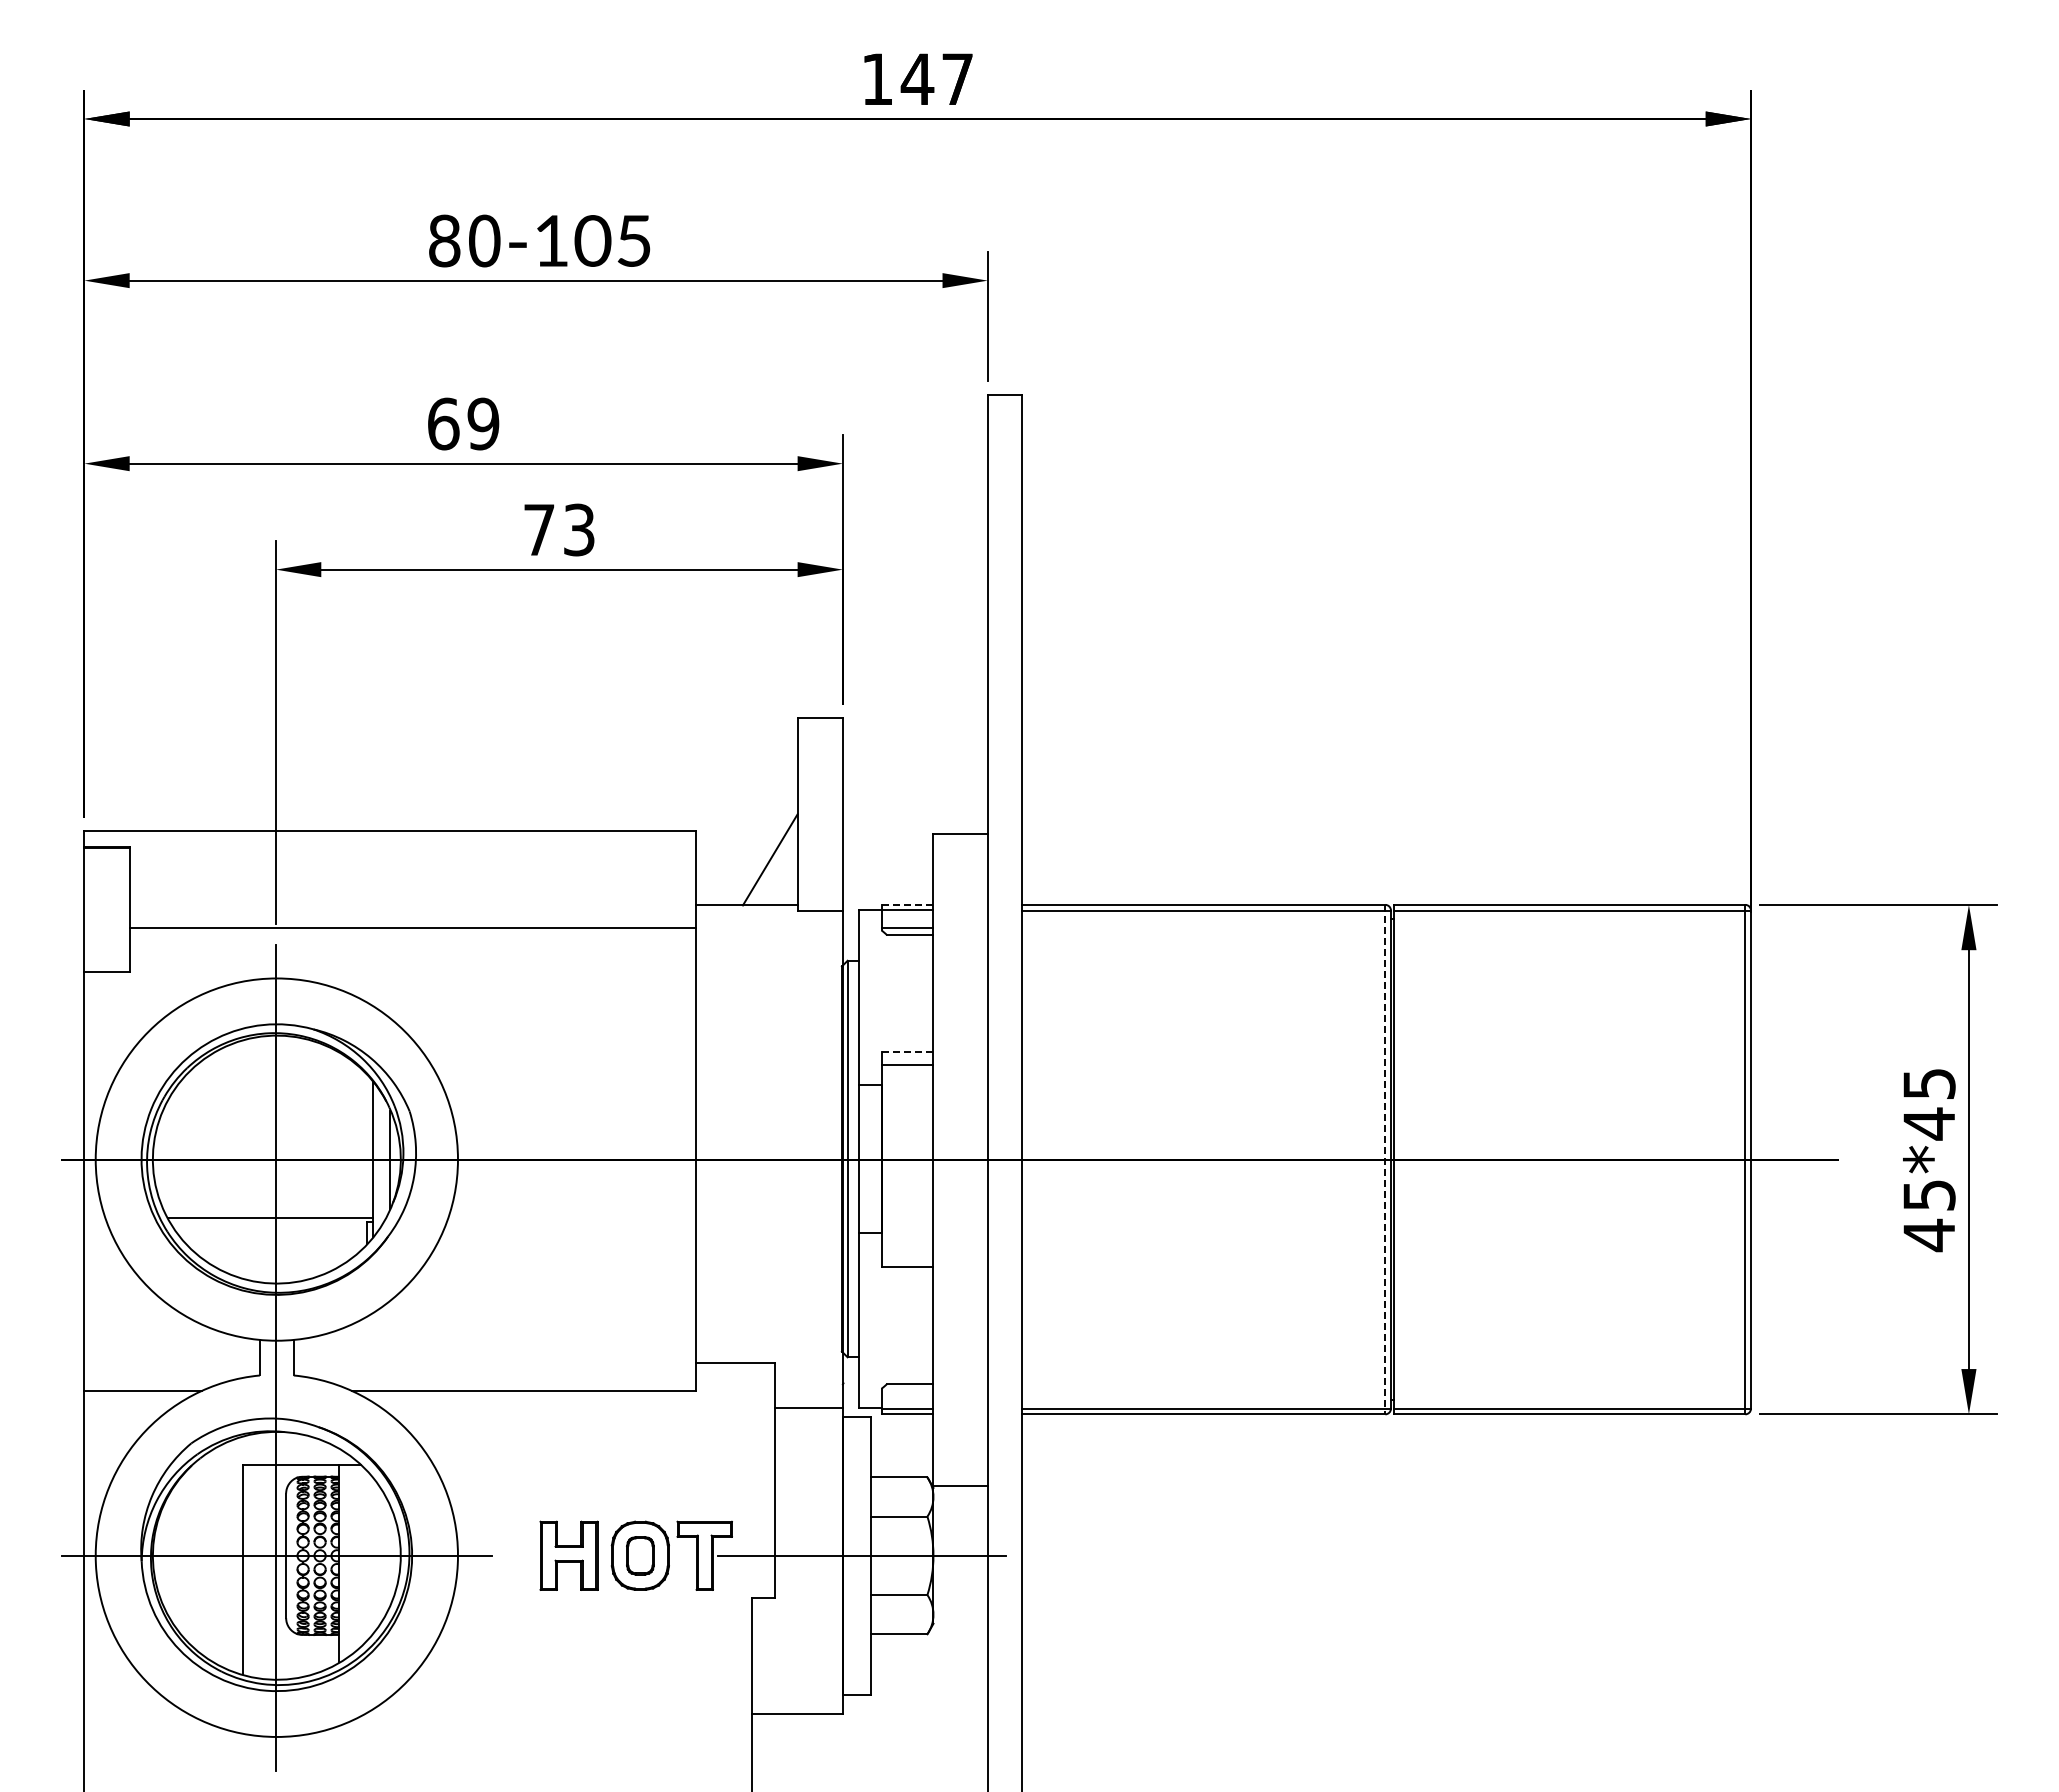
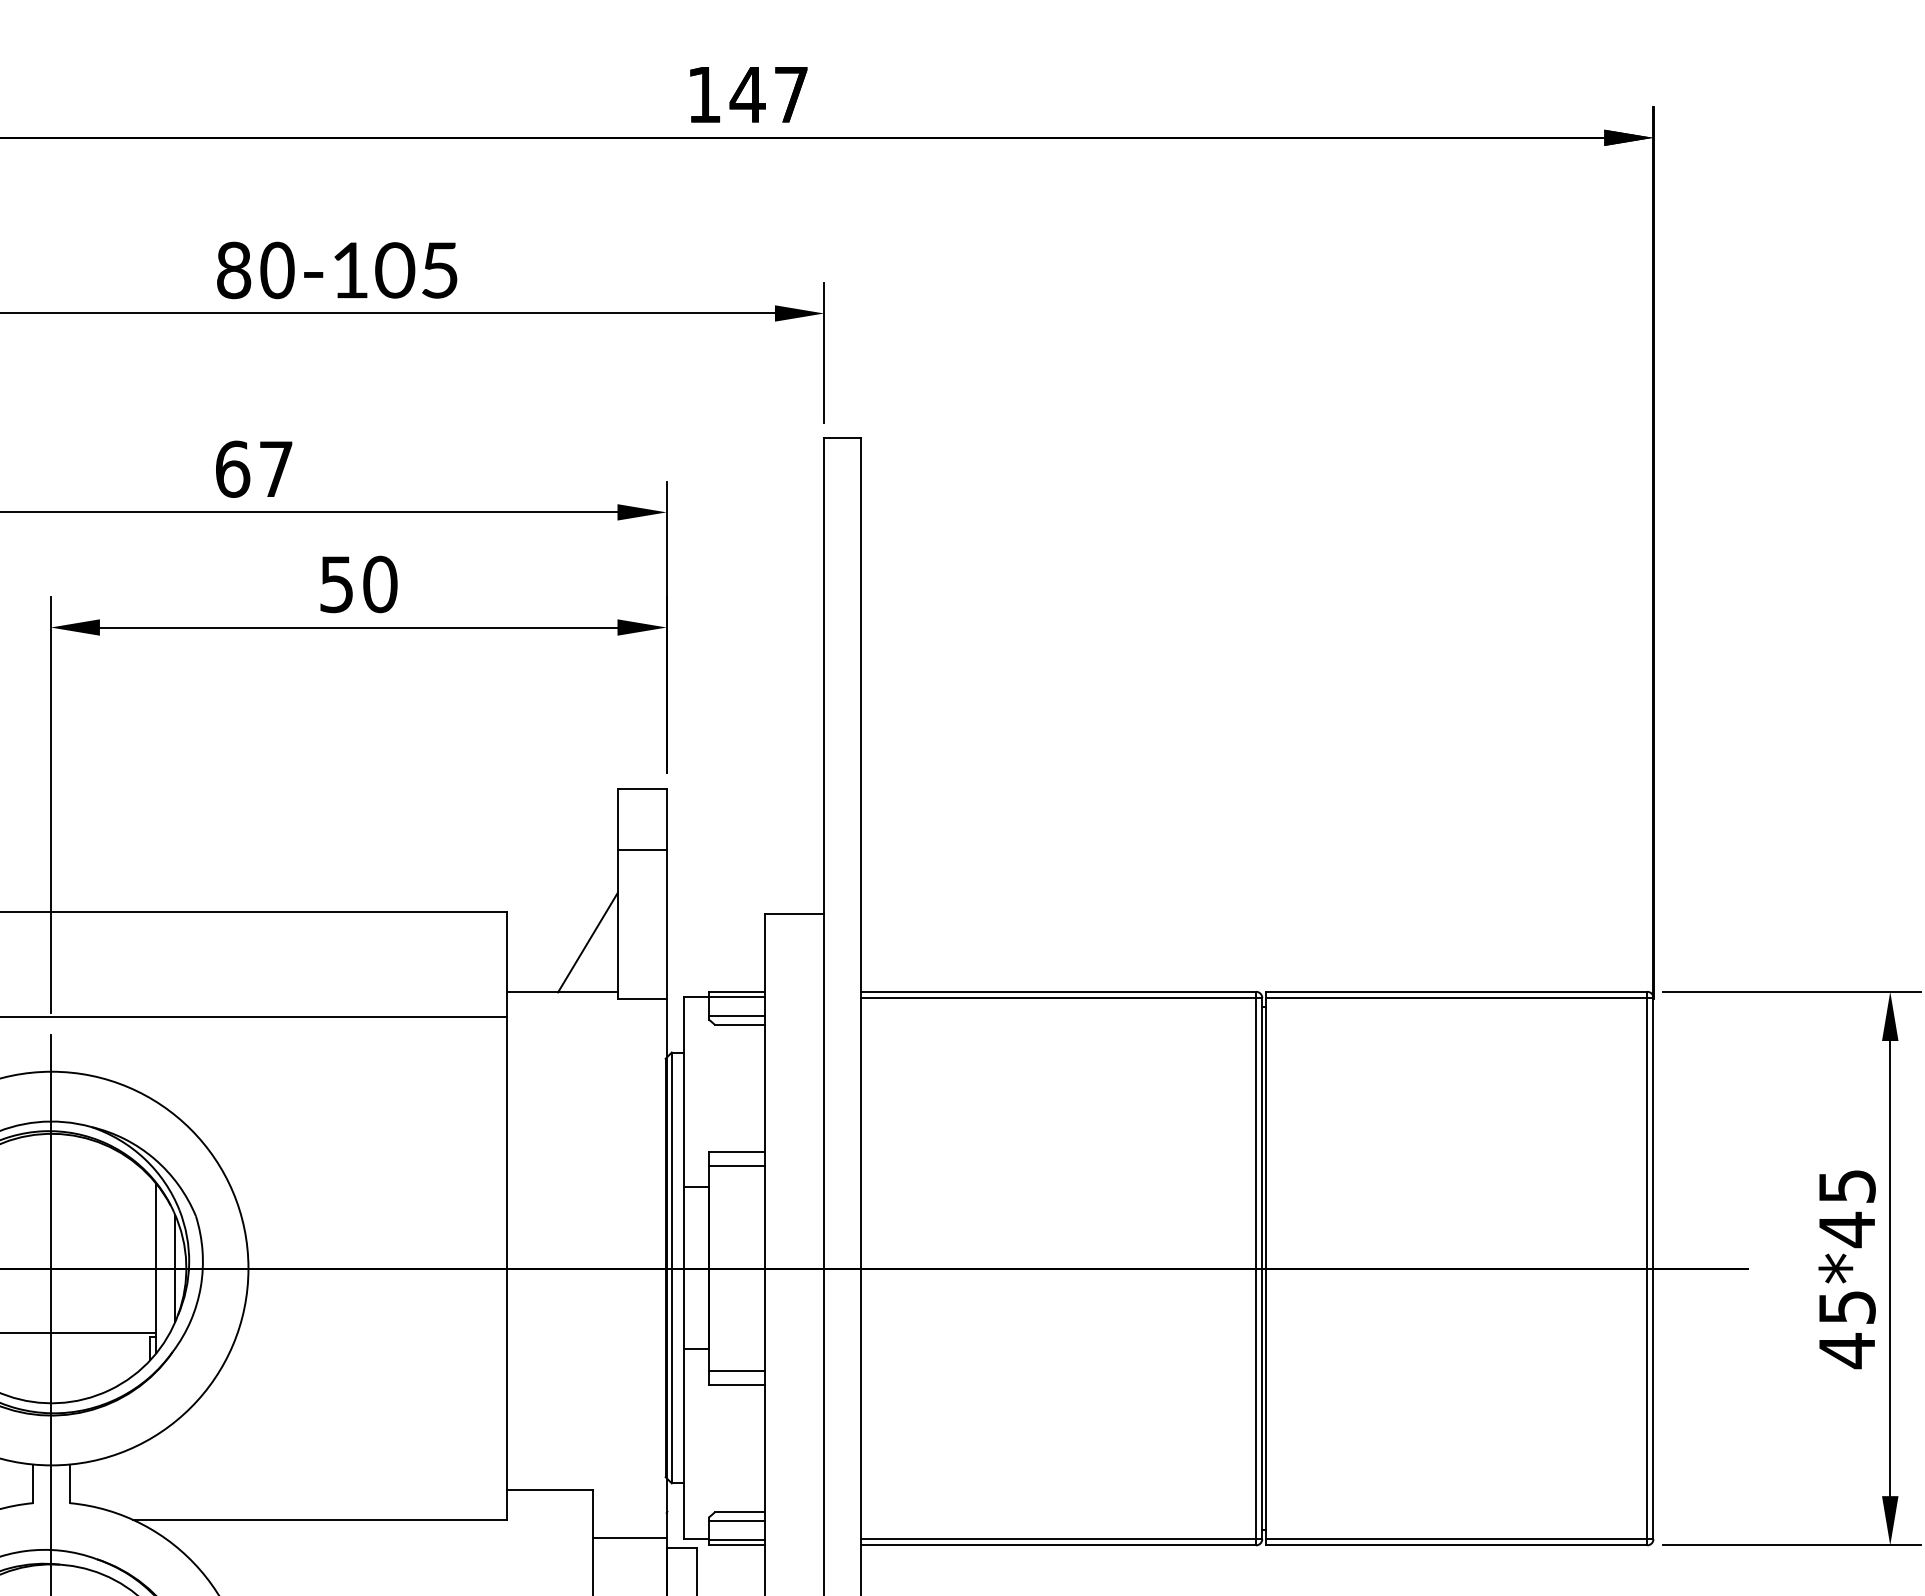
text: (483, 423) -> (276, 468), 69 -> 67
text: (559, 529) -> (358, 583), 73 -> 50
line: (819, 774) -> (641, 850), added
line: (907, 904) -> (736, 991), dashed -> solid
line: (907, 1052) -> (736, 1152), dashed -> solid
line: (1385, 1159) -> (1256, 1268), dashed -> solid
line: (907, 1254) -> (736, 1371), added
line: (907, 1391) -> (736, 1520), added

